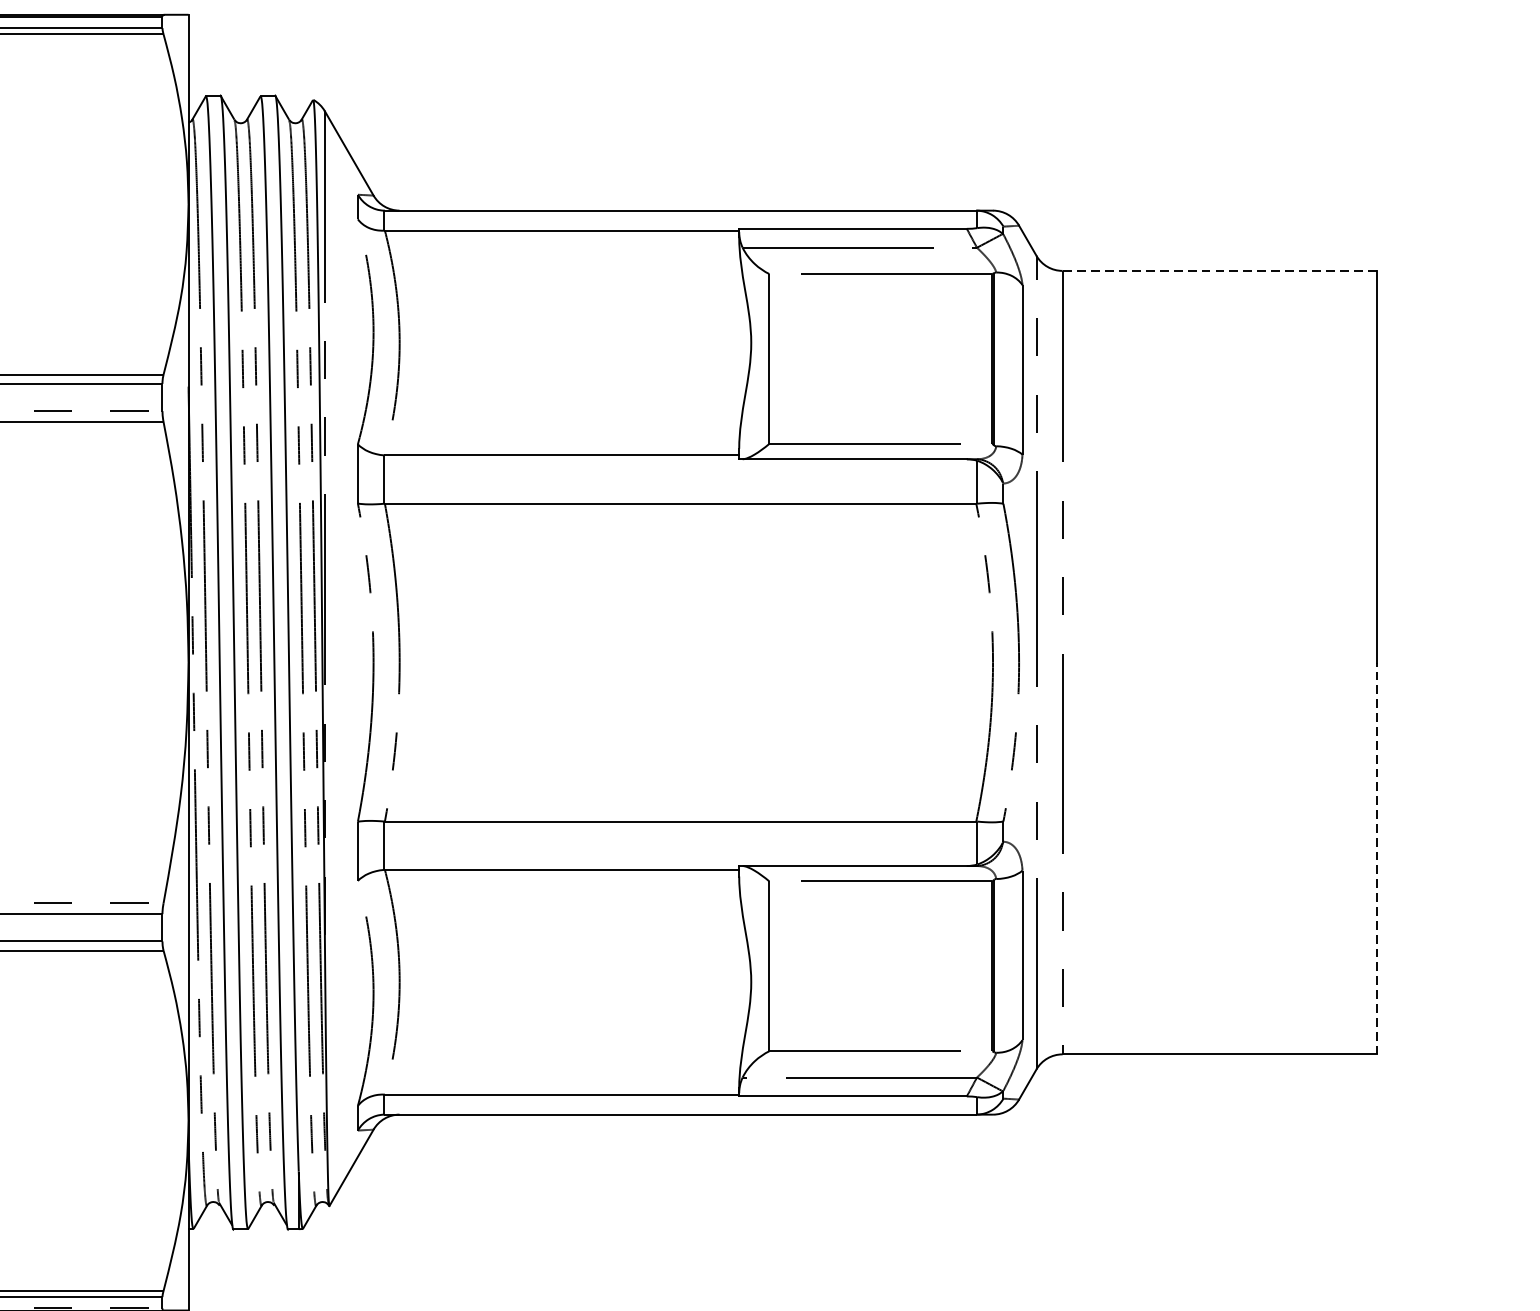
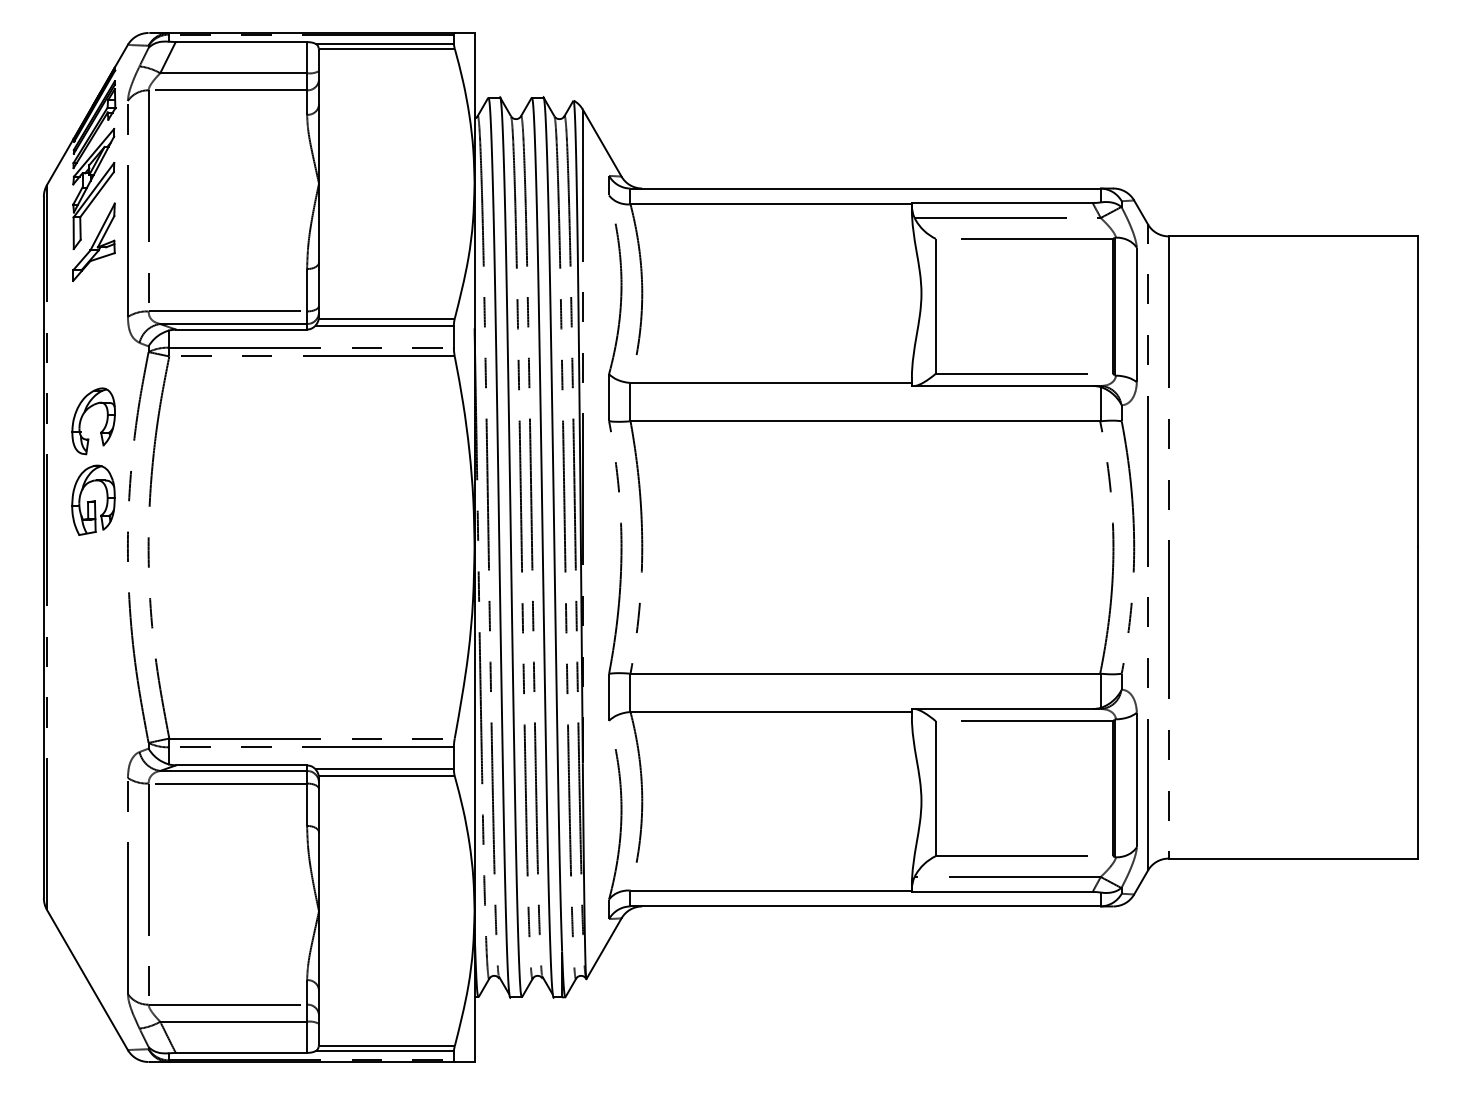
line: (1219, 271) -> (1293, 236), dashed -> solid
line: (1377, 859) -> (1418, 703), dashed -> solid

